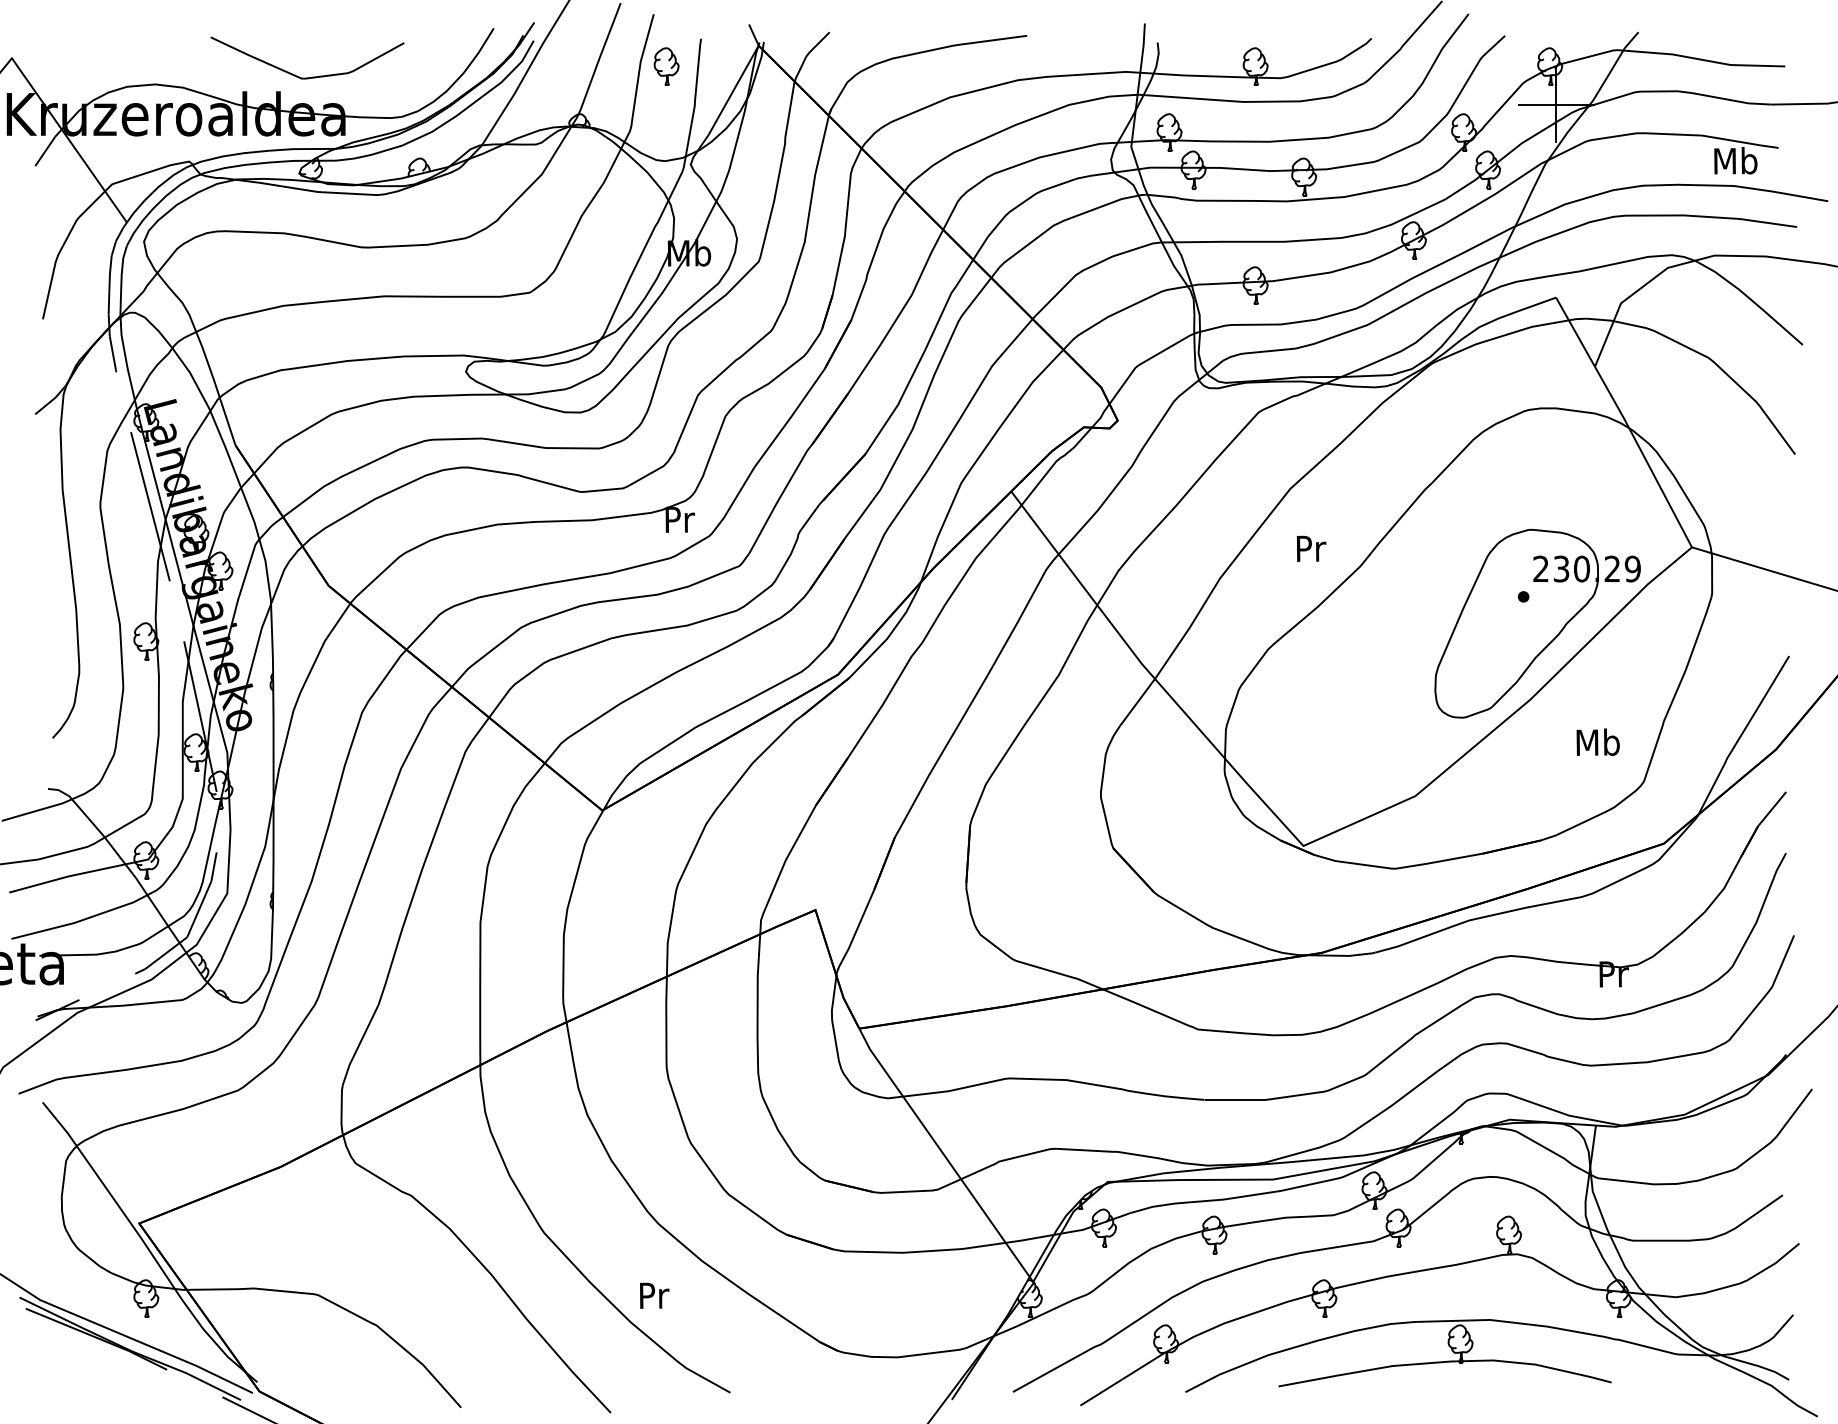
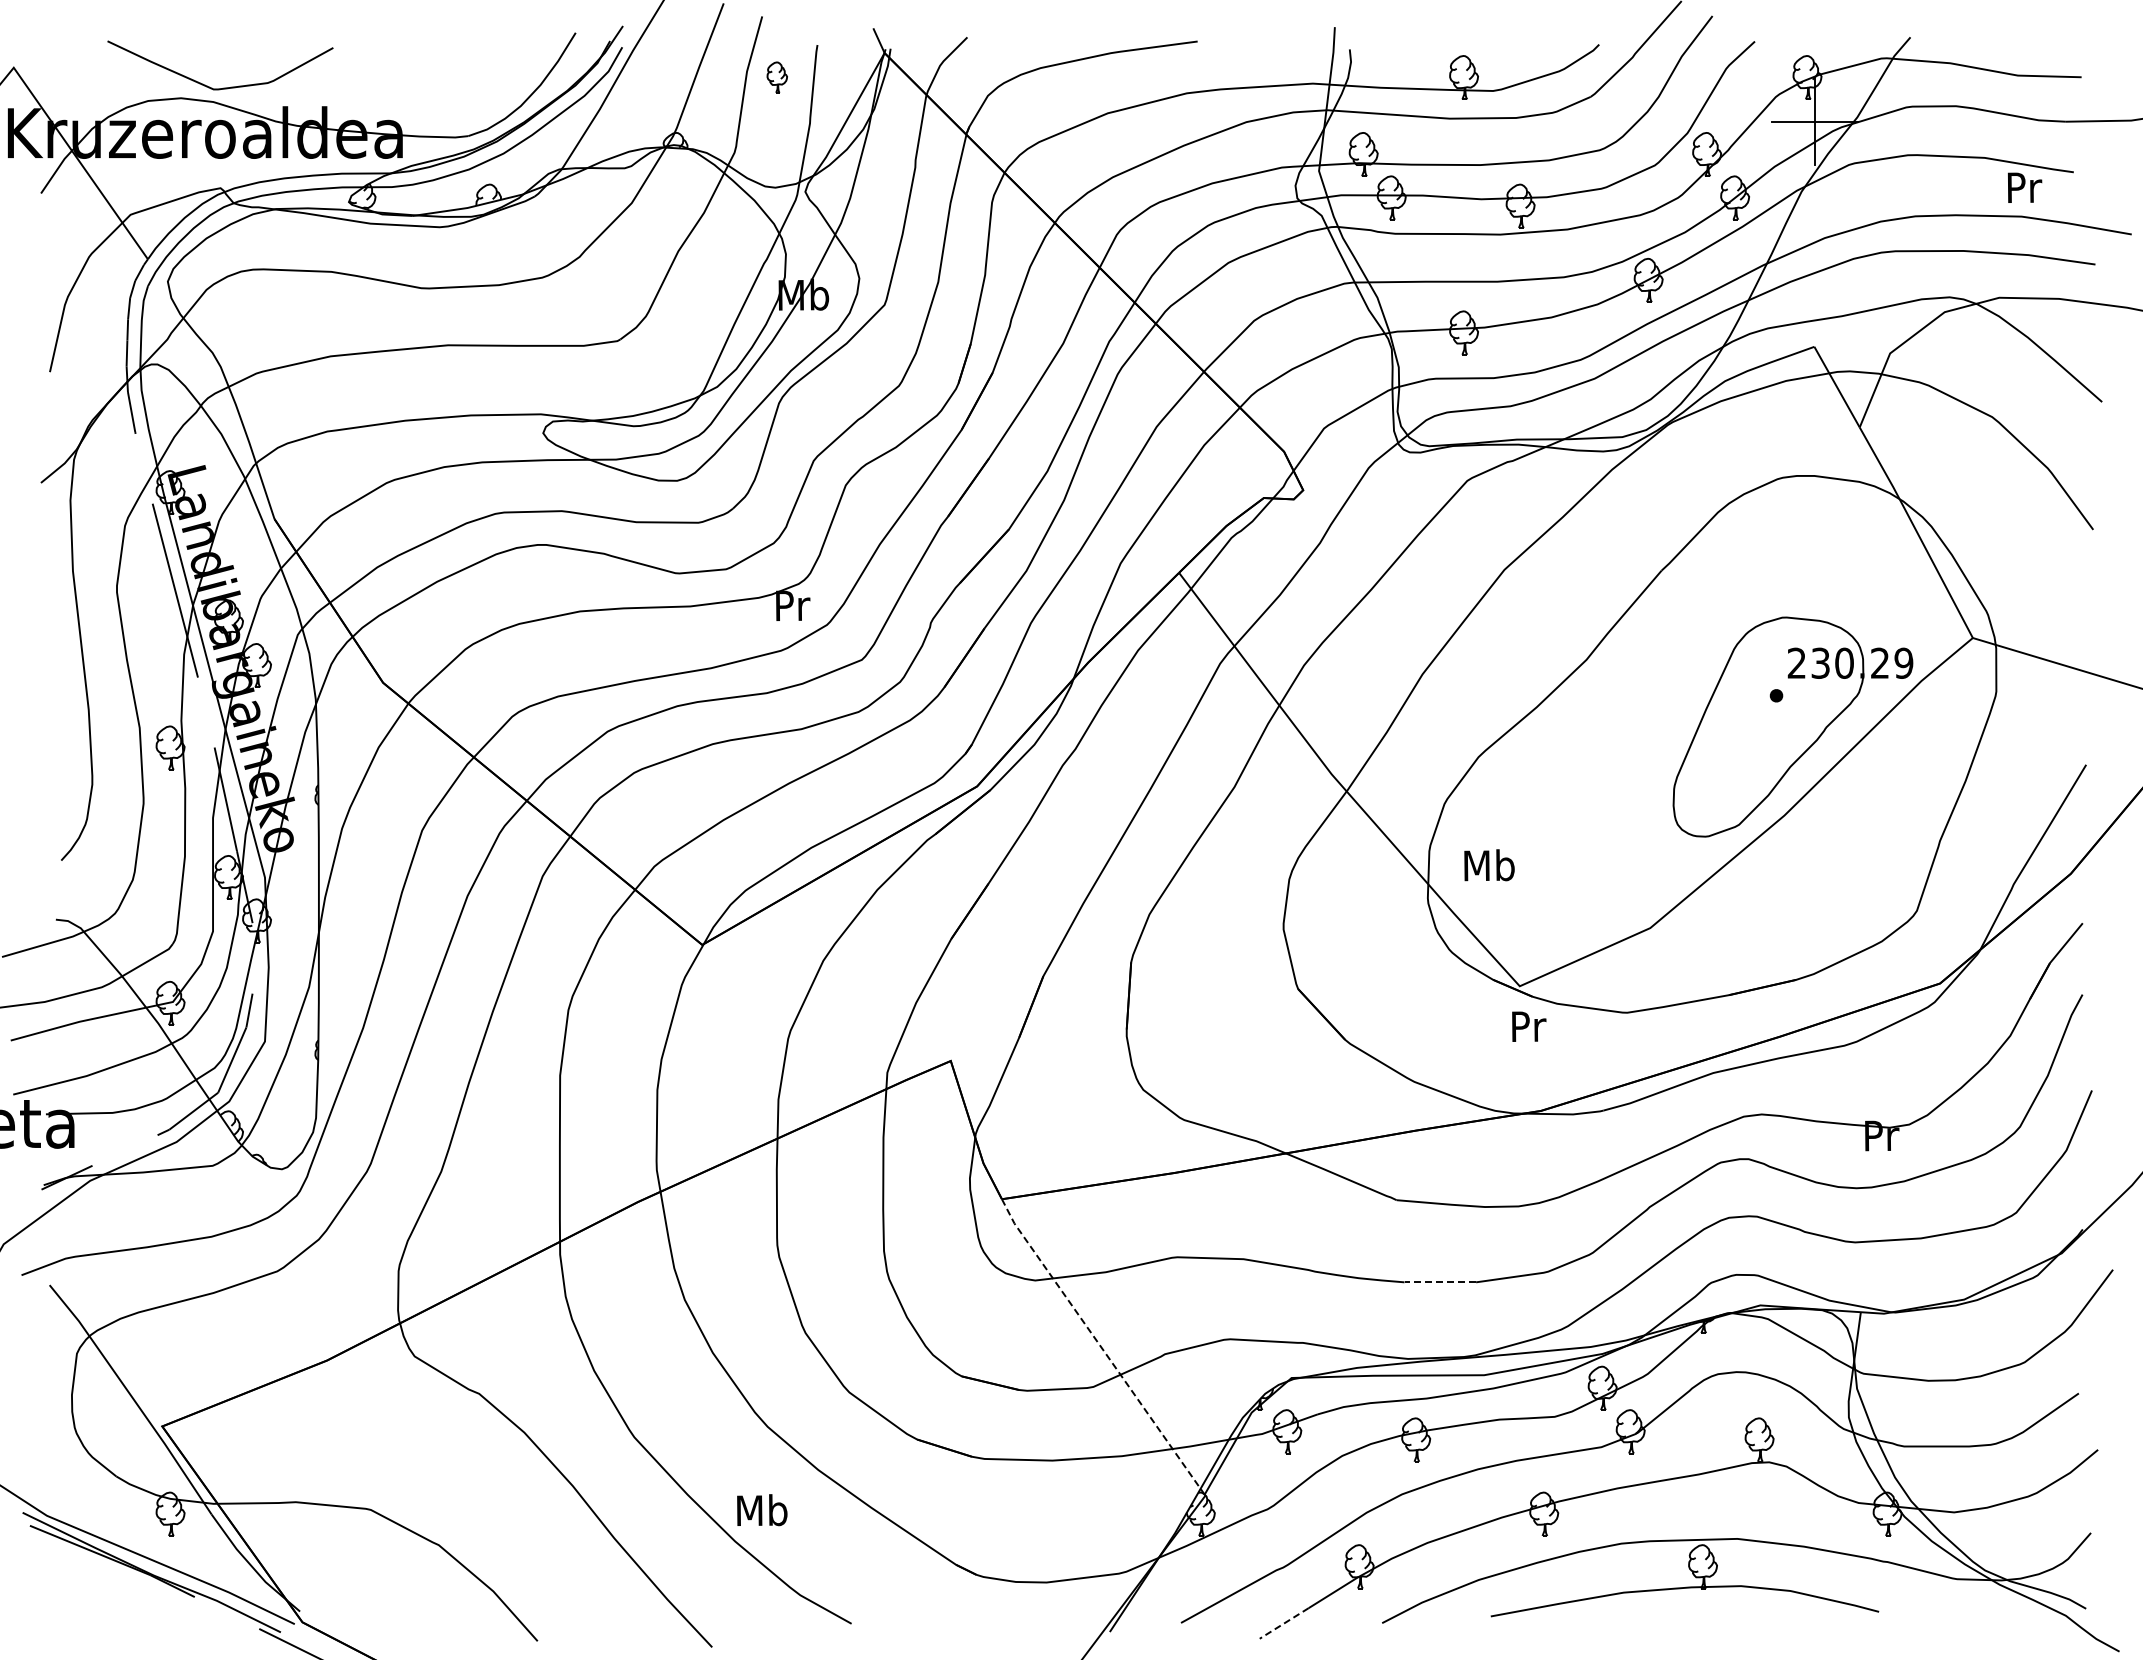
part: (666, 66) -> (777, 77), size x0.7
curve: (310, 76) -> (223, 87), moved
text: (1735, 160) -> (2023, 187), Mb -> Pr
text: (1311, 548) -> (1529, 1026), moved
text: (1598, 742) -> (1489, 865), moved
line: (1235, 1100) -> (1440, 1282), solid -> dashed
line: (944, 1155) -> (1101, 1347), solid -> dashed
text: (654, 1295) -> (762, 1510), Pr -> Mb
line: (1101, 1392) -> (1284, 1623), solid -> dashed

